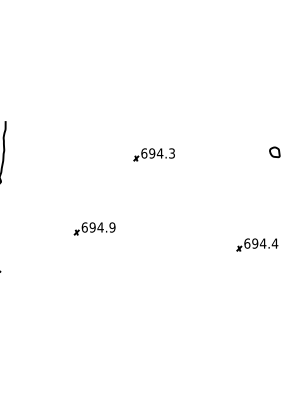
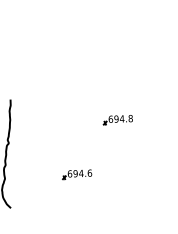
text: (172, 153) -> (131, 118), 694.3 -> 694.8
text: (112, 227) -> (89, 173), 694.9 -> 694.6

